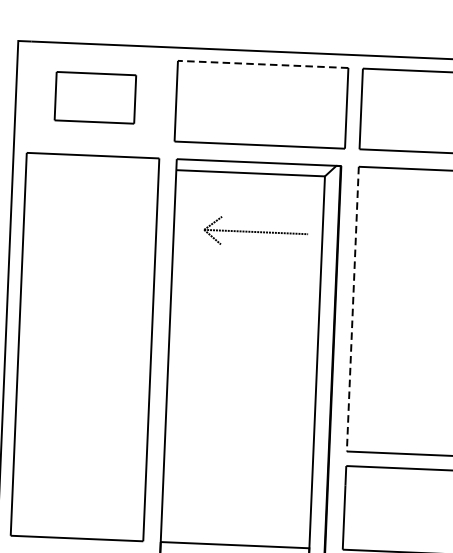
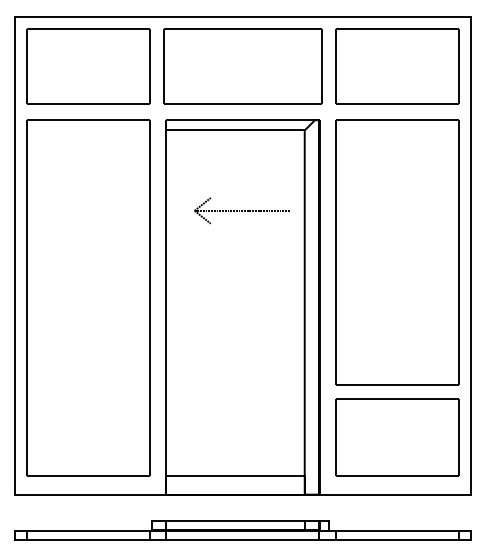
line: (262, 63) -> (242, 28), dashed -> solid
part: (95, 97) -> (88, 66), size x1.67
part: (254, 231) -> (241, 210), moved
line: (352, 310) -> (335, 253), dashed -> solid

